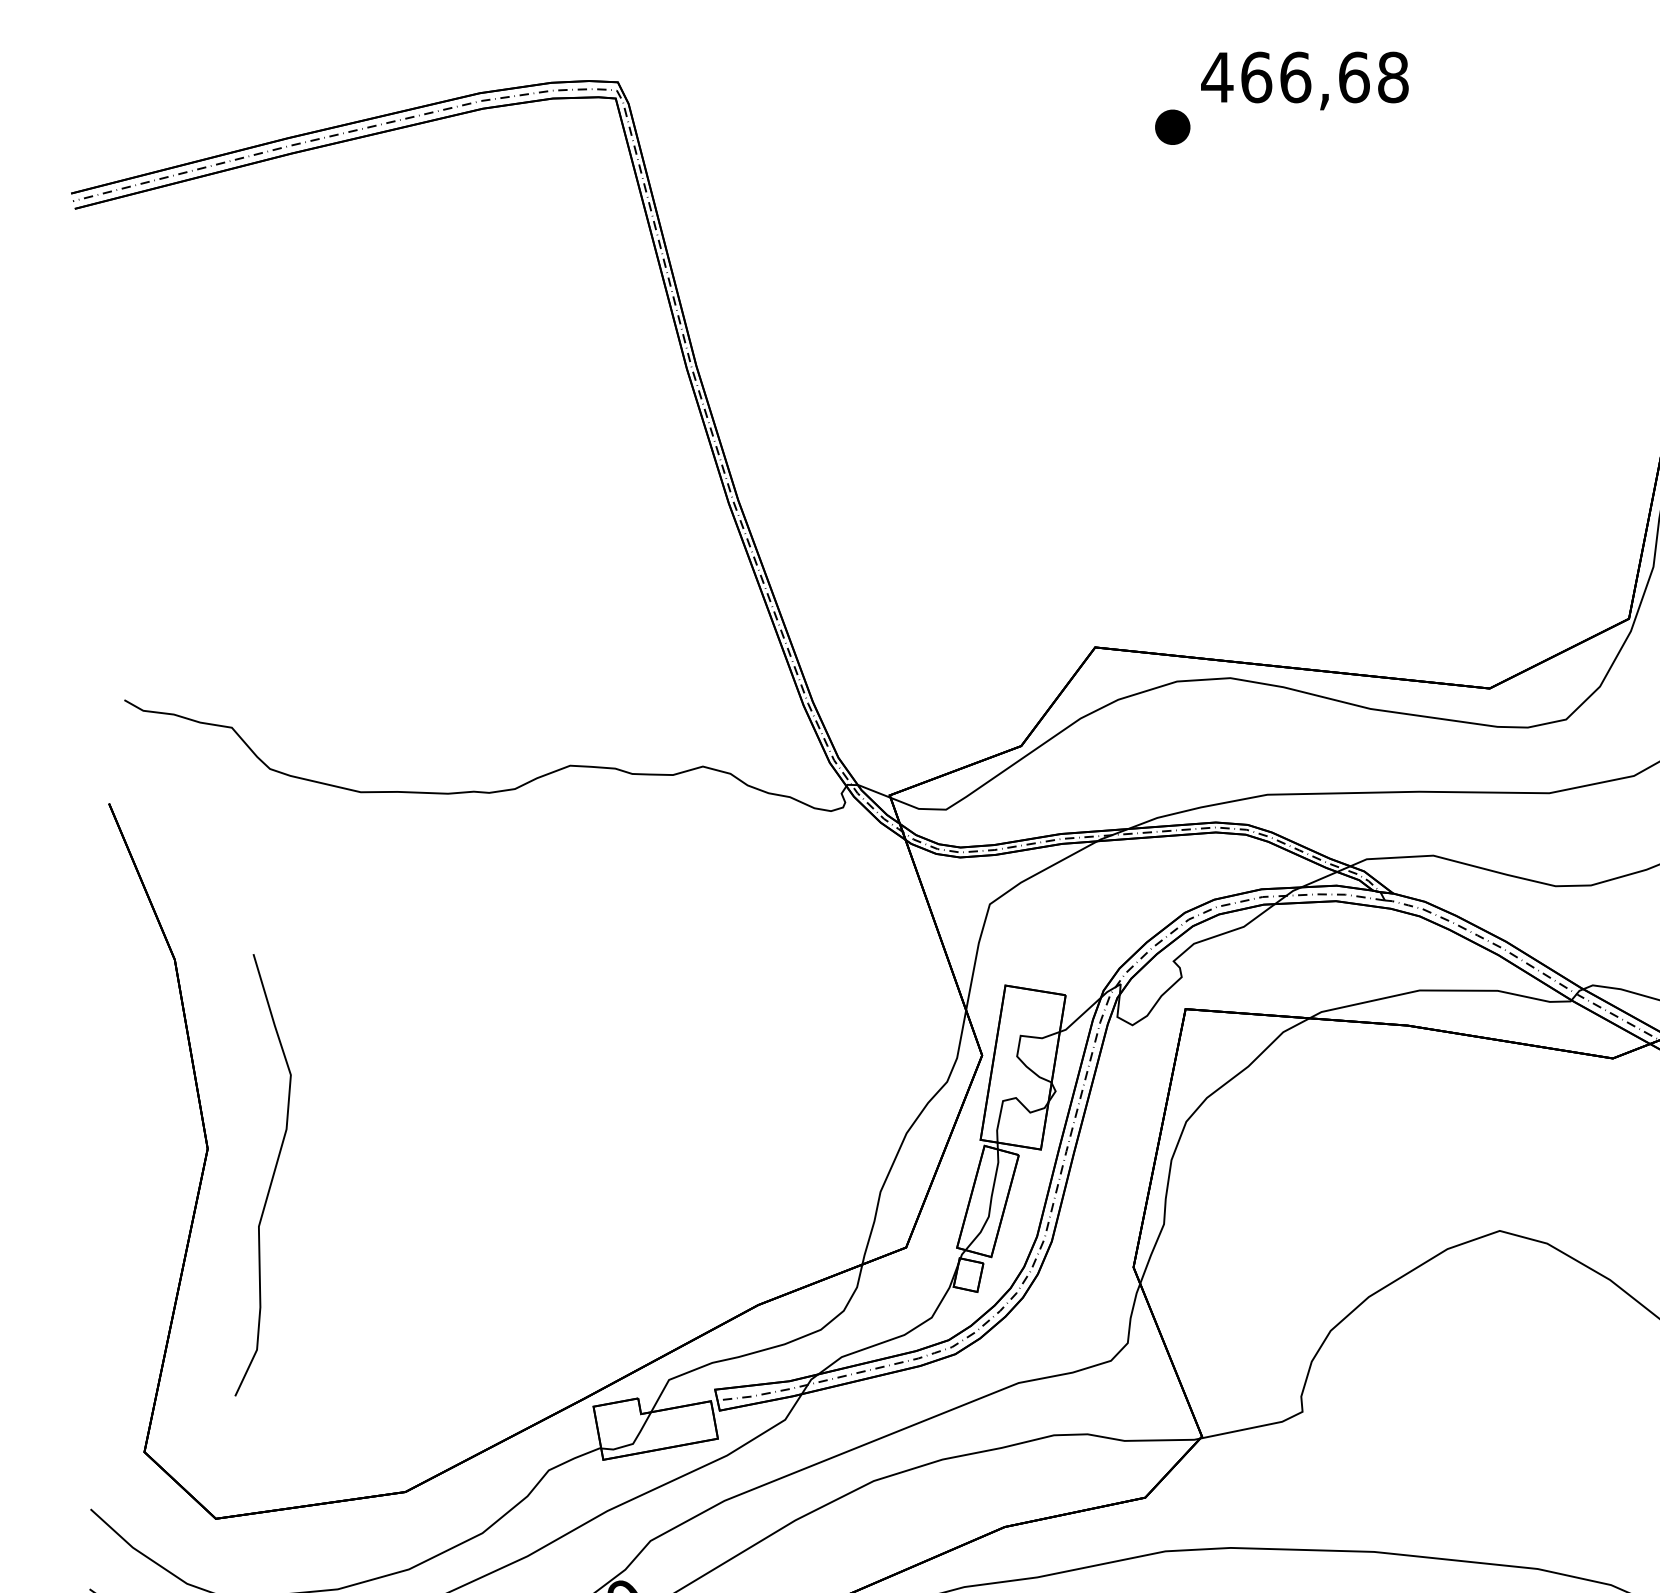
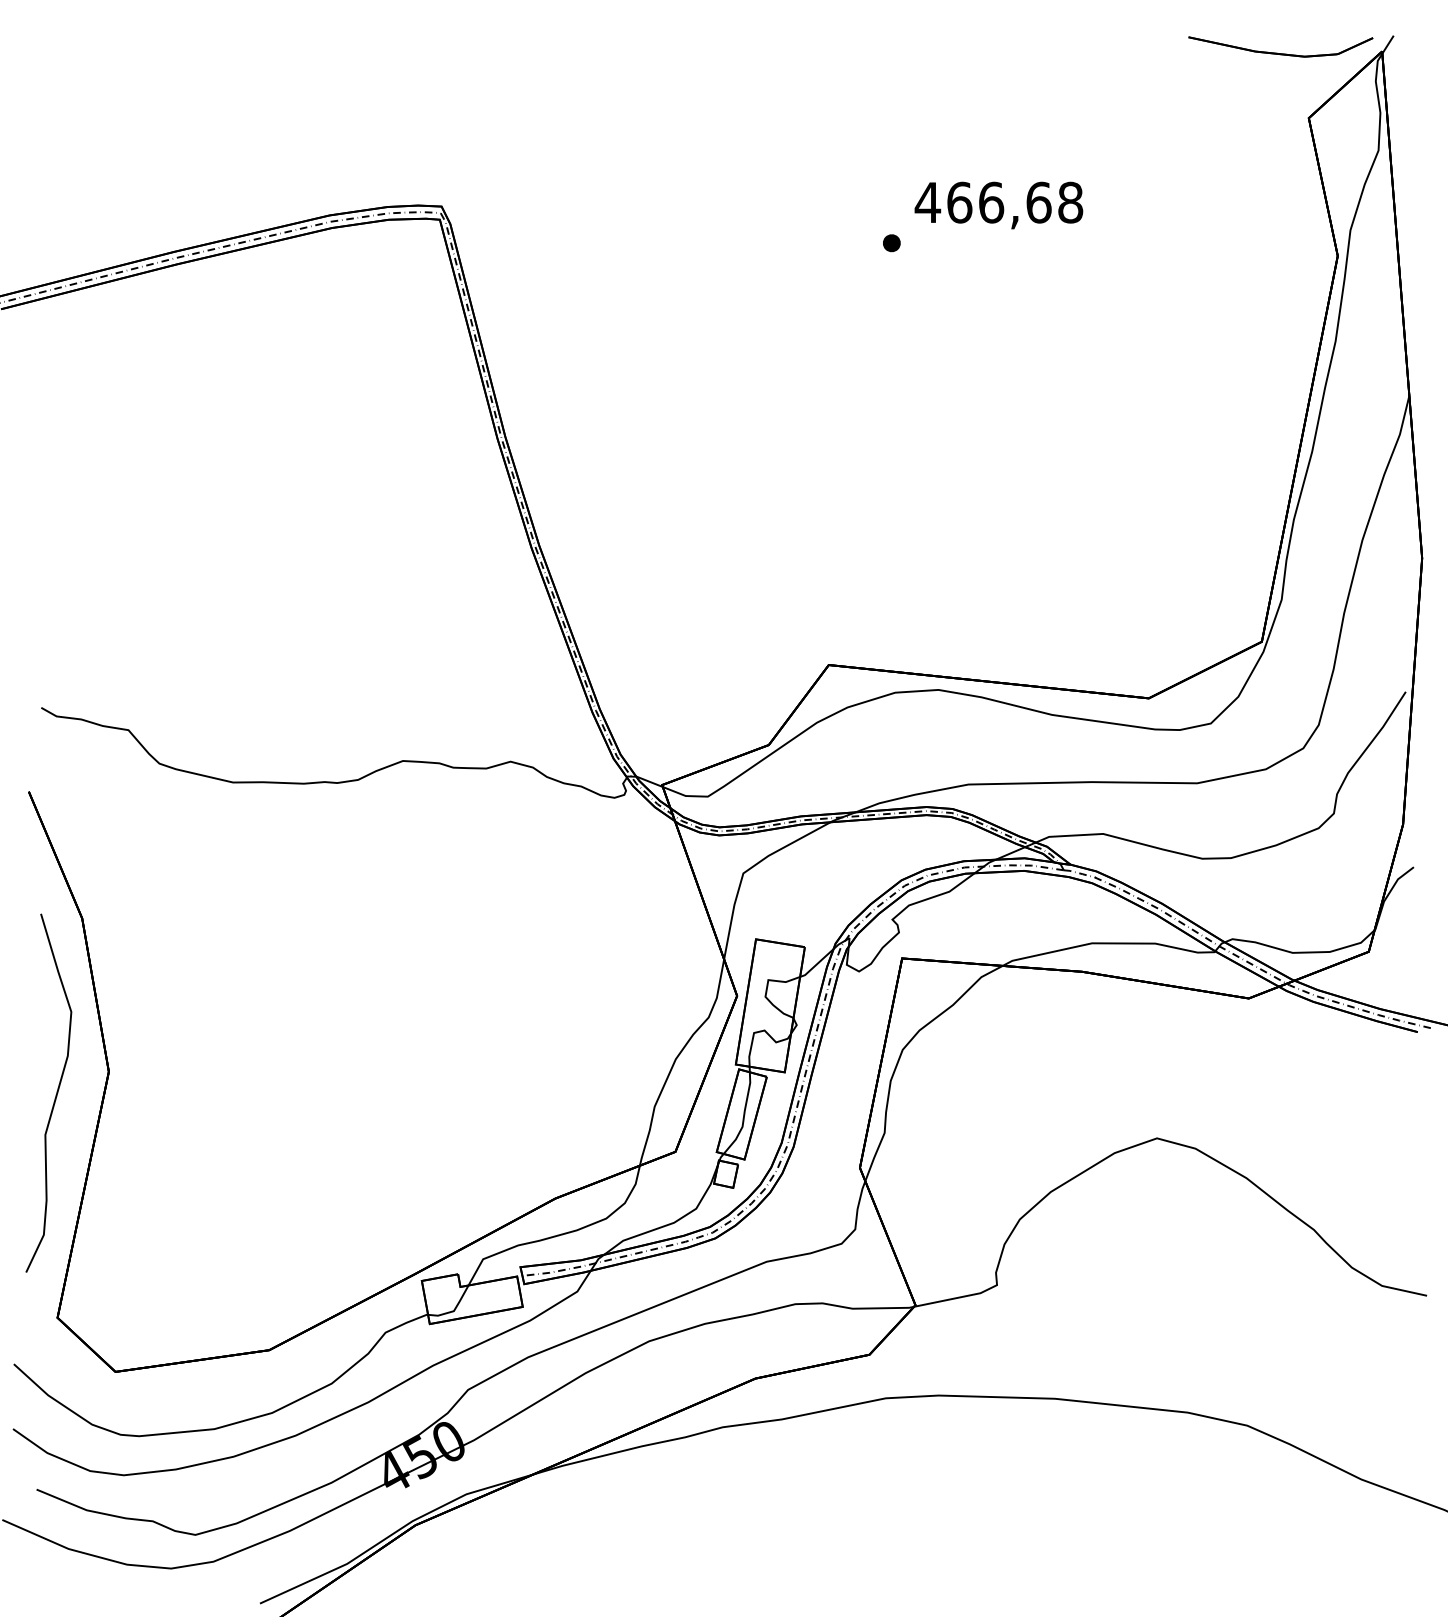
part: (1172, 127) -> (891, 243), size x0.62
curve: (271, 1178) -> (55, 1095), moved

